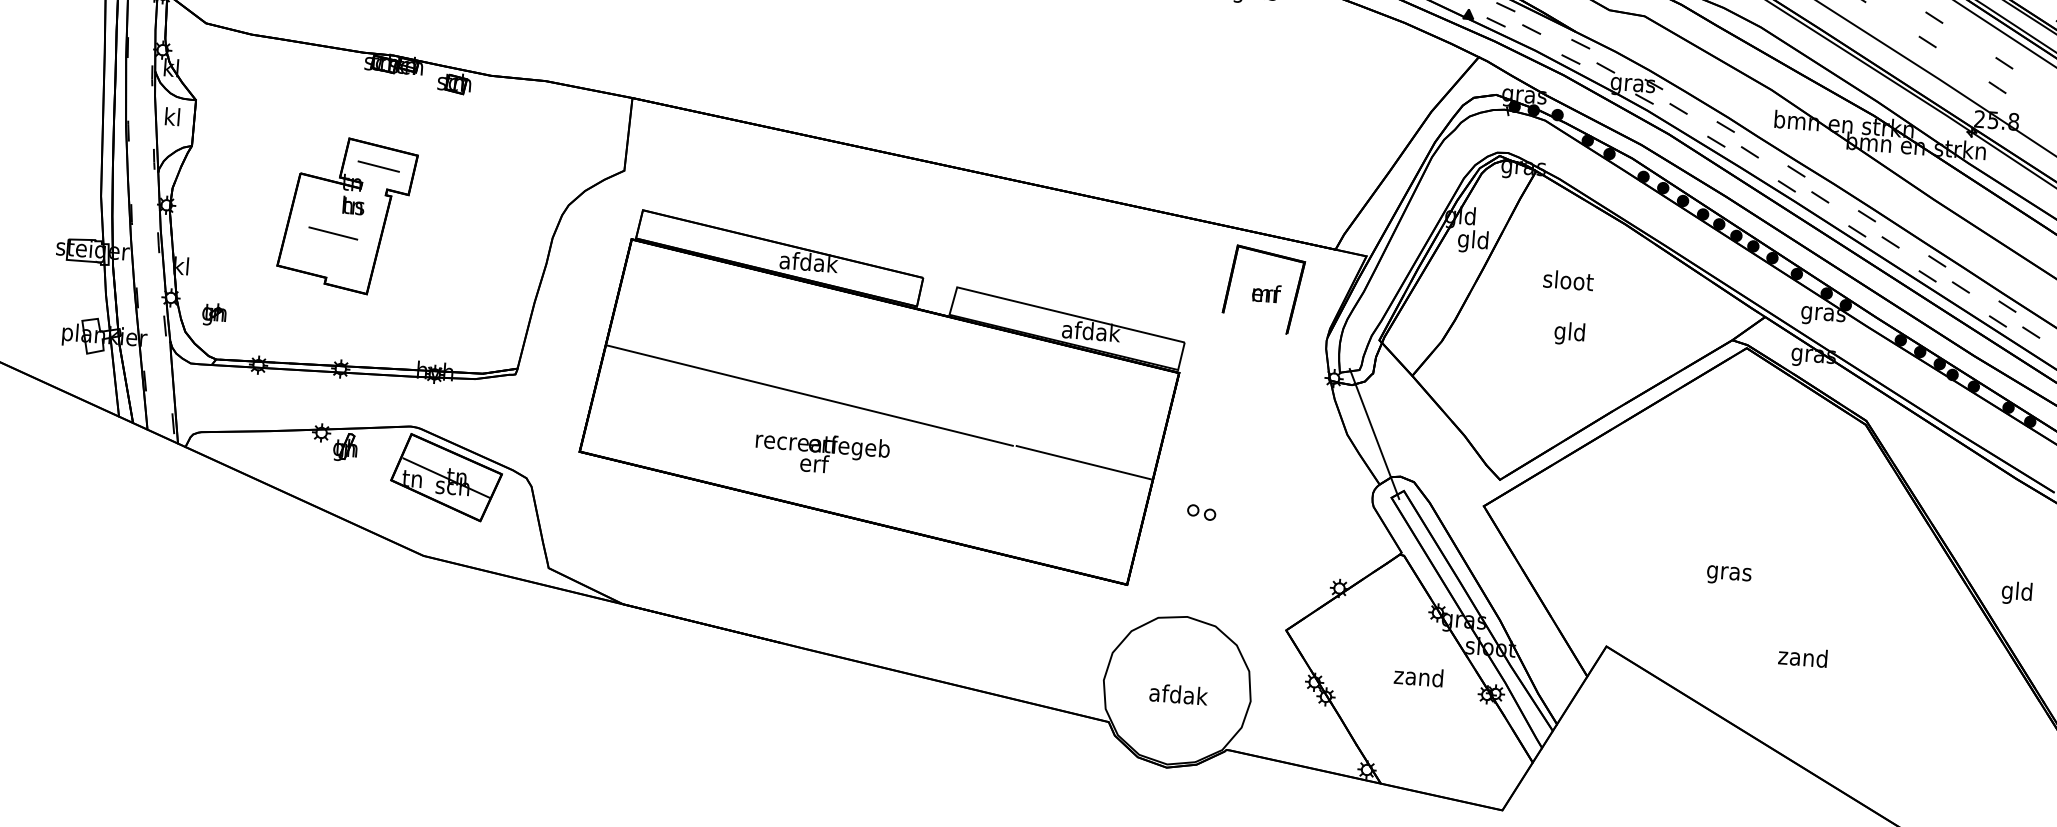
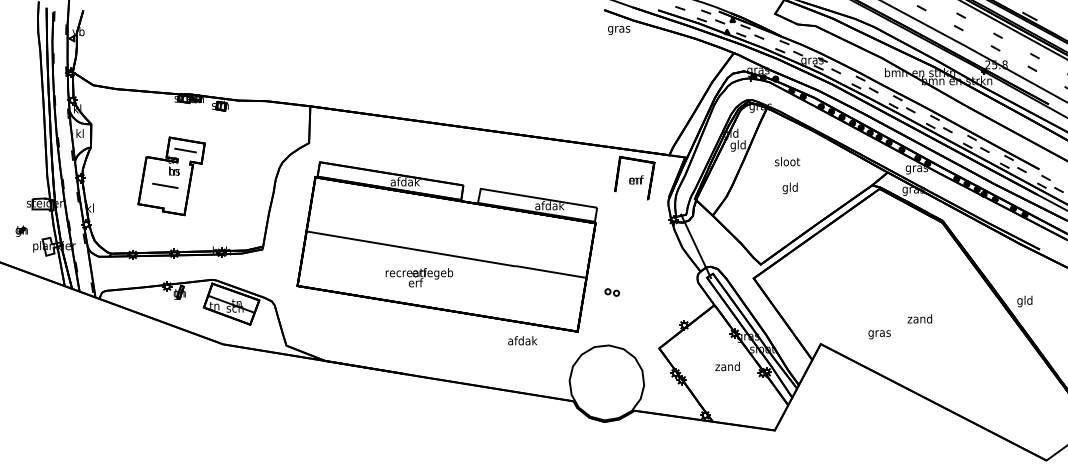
part: (214, 313) -> (21, 230), moved
text: (1728, 575) -> (879, 334), moved
text: (1802, 656) -> (919, 318), moved
text: (1178, 693) -> (522, 340), moved

